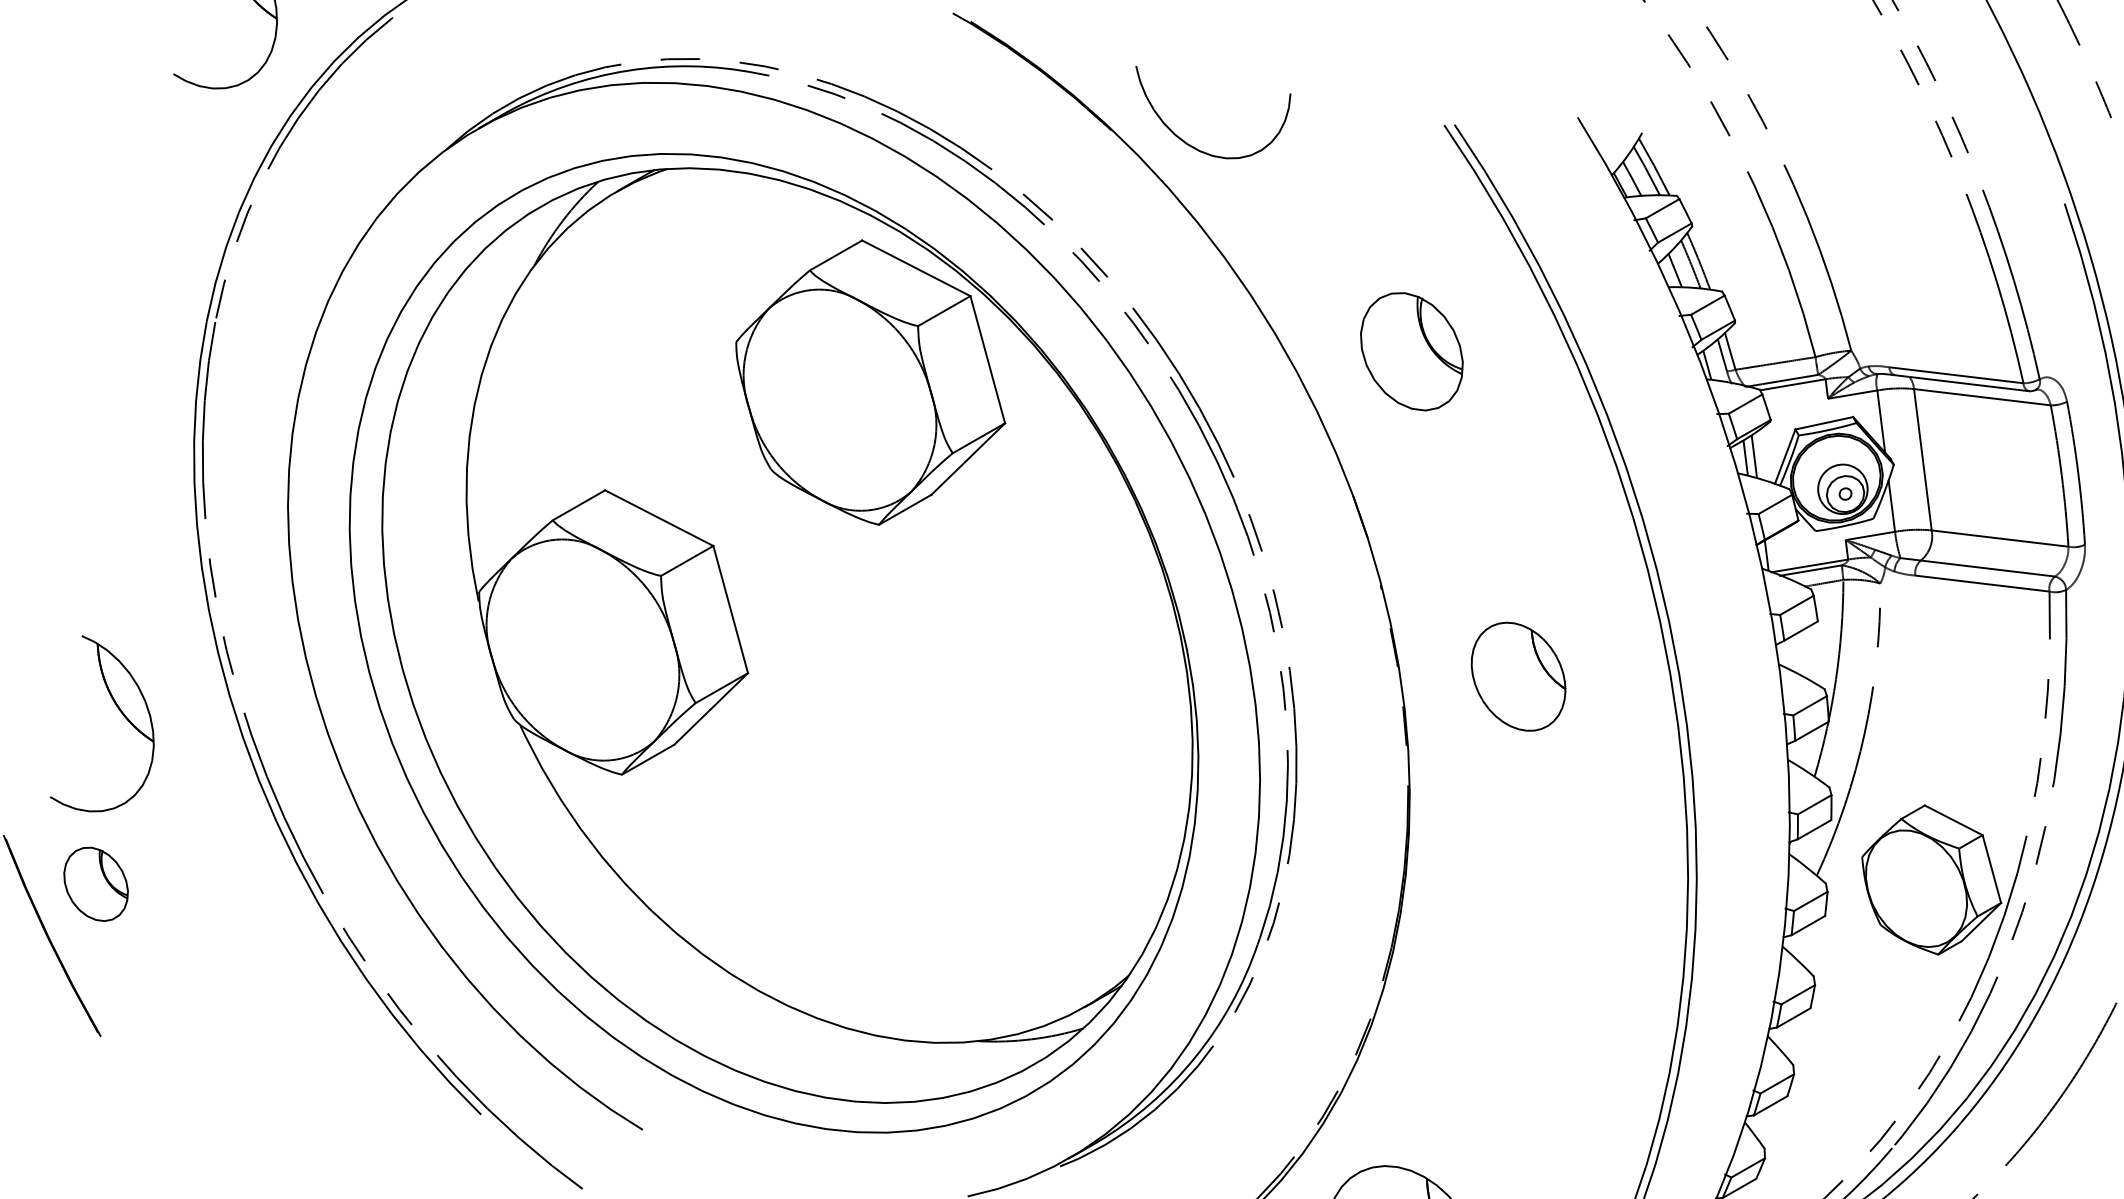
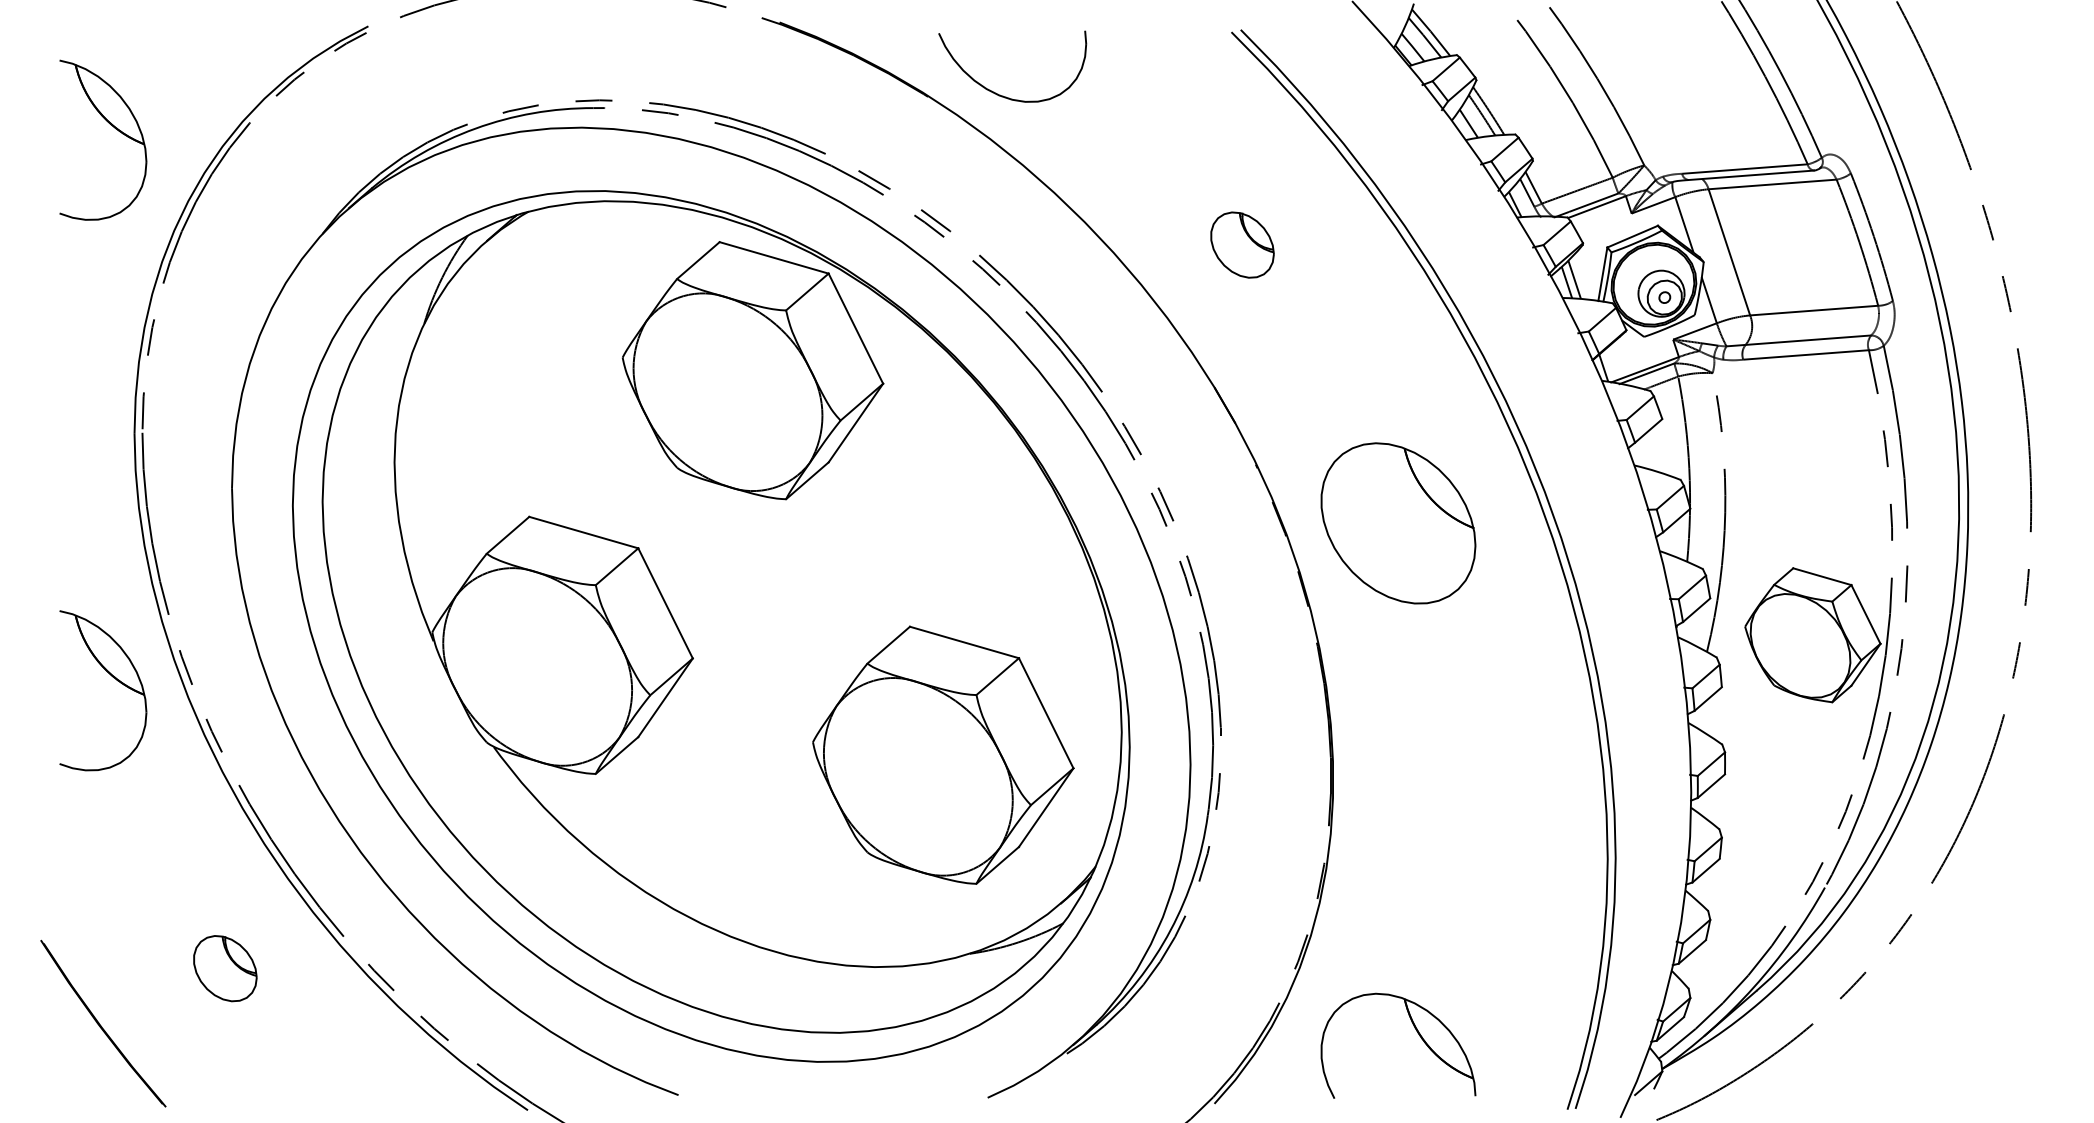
part: (1412, 350) -> (1242, 244), size x0.62
part: (1518, 676) -> (1398, 523), size x1.67
part: (123, 716) -> (112, 677), moved
part: (992, 826) -> (943, 754), added
part: (96, 884) -> (225, 968), moved

